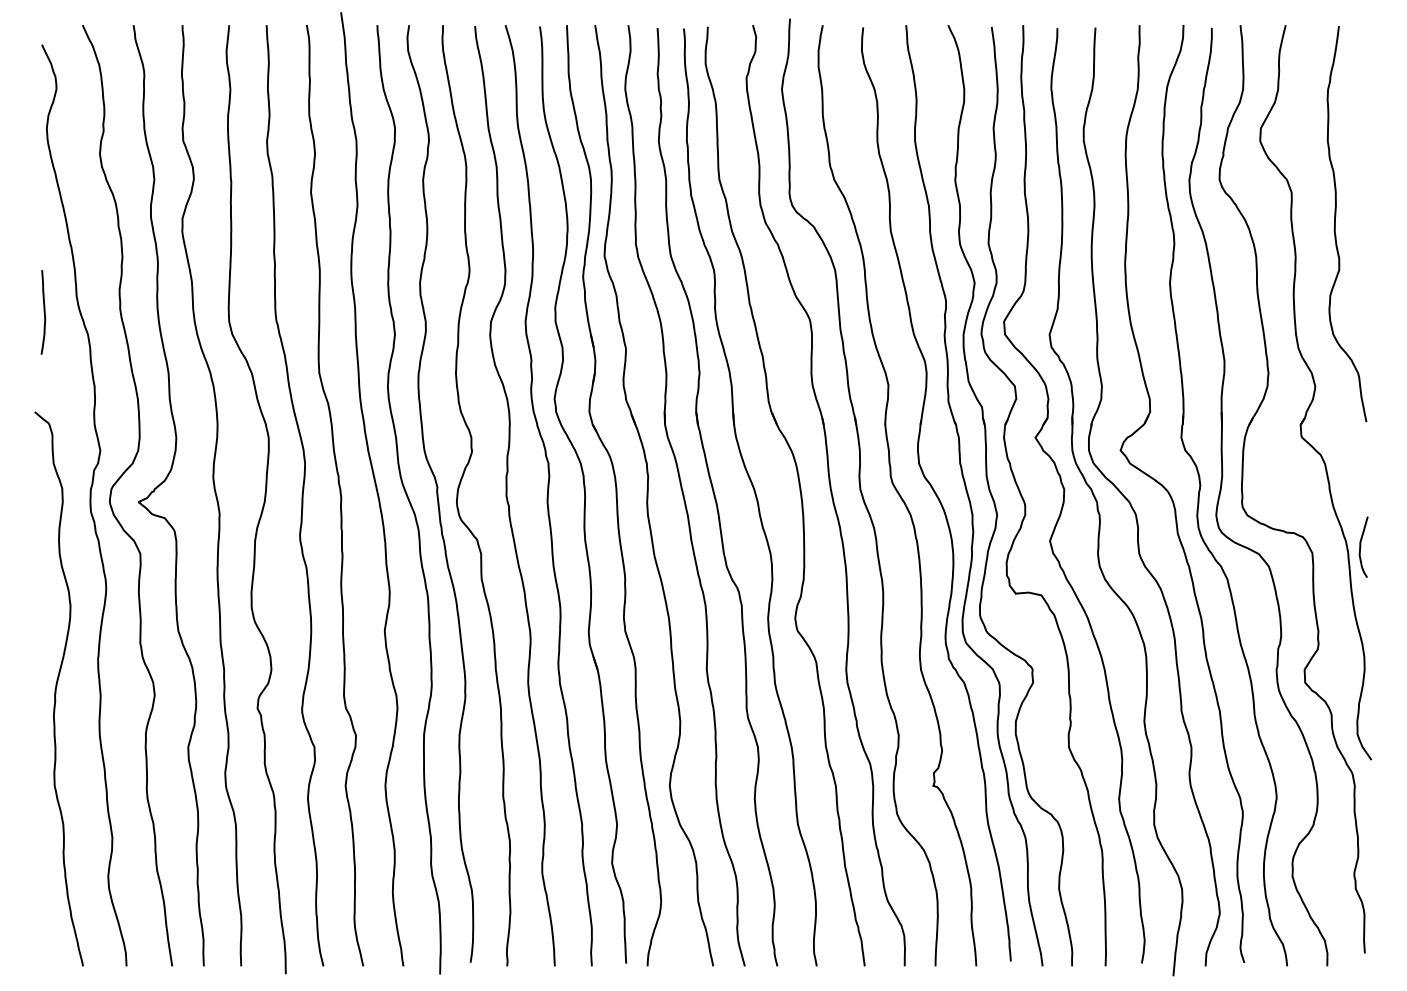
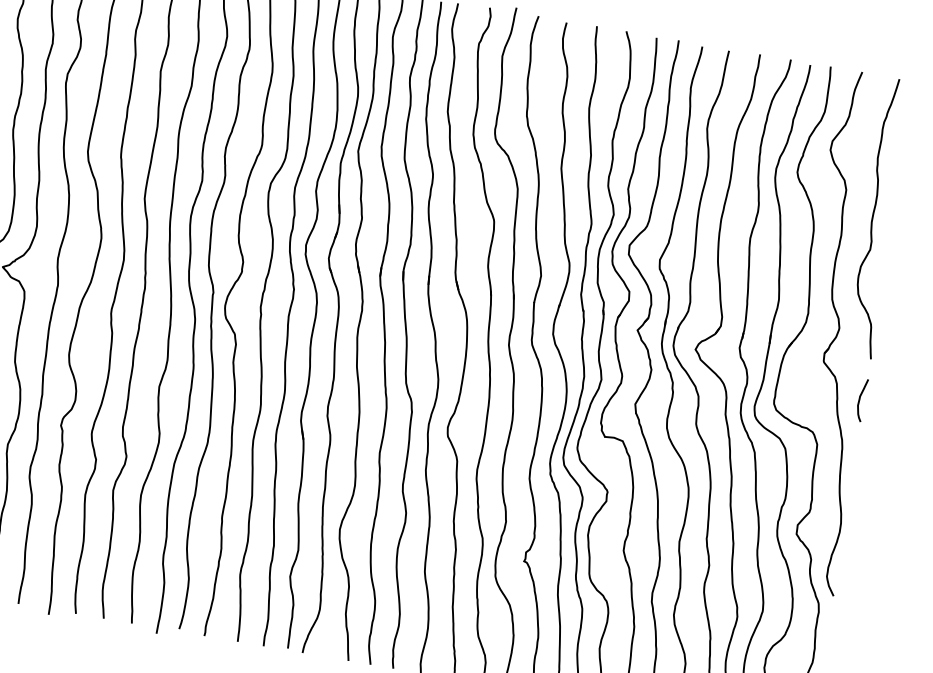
curve: (1361, 546) -> (860, 399), moved

